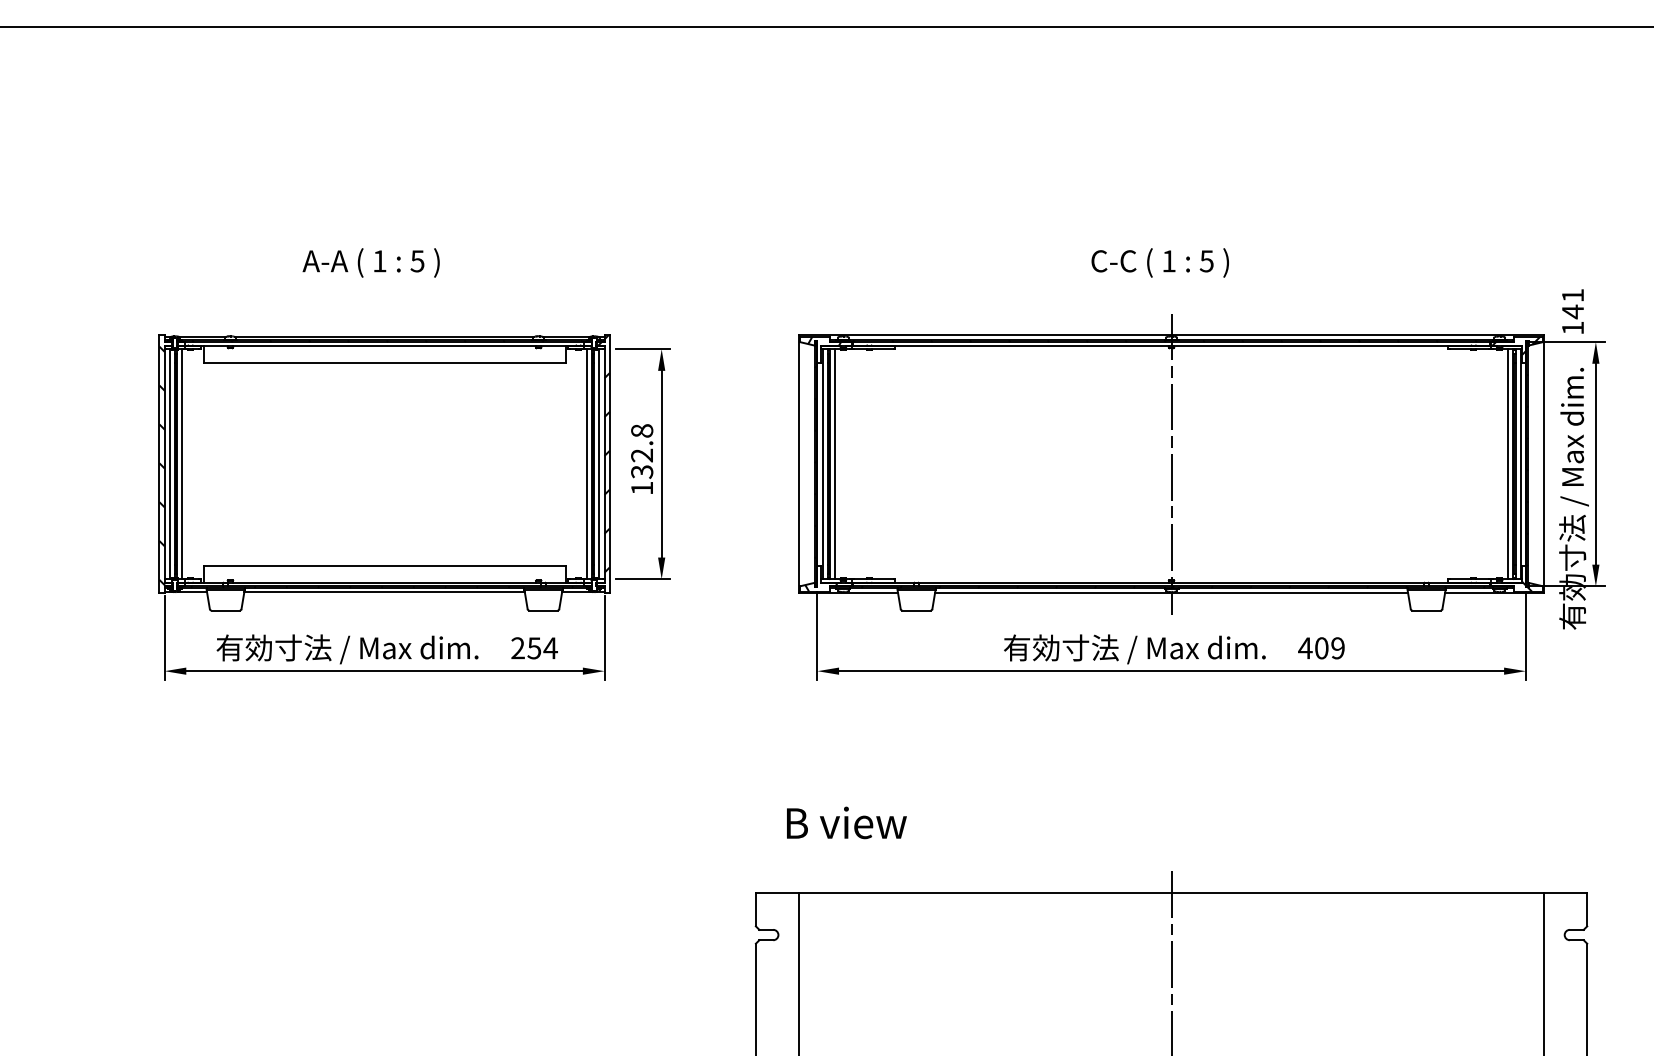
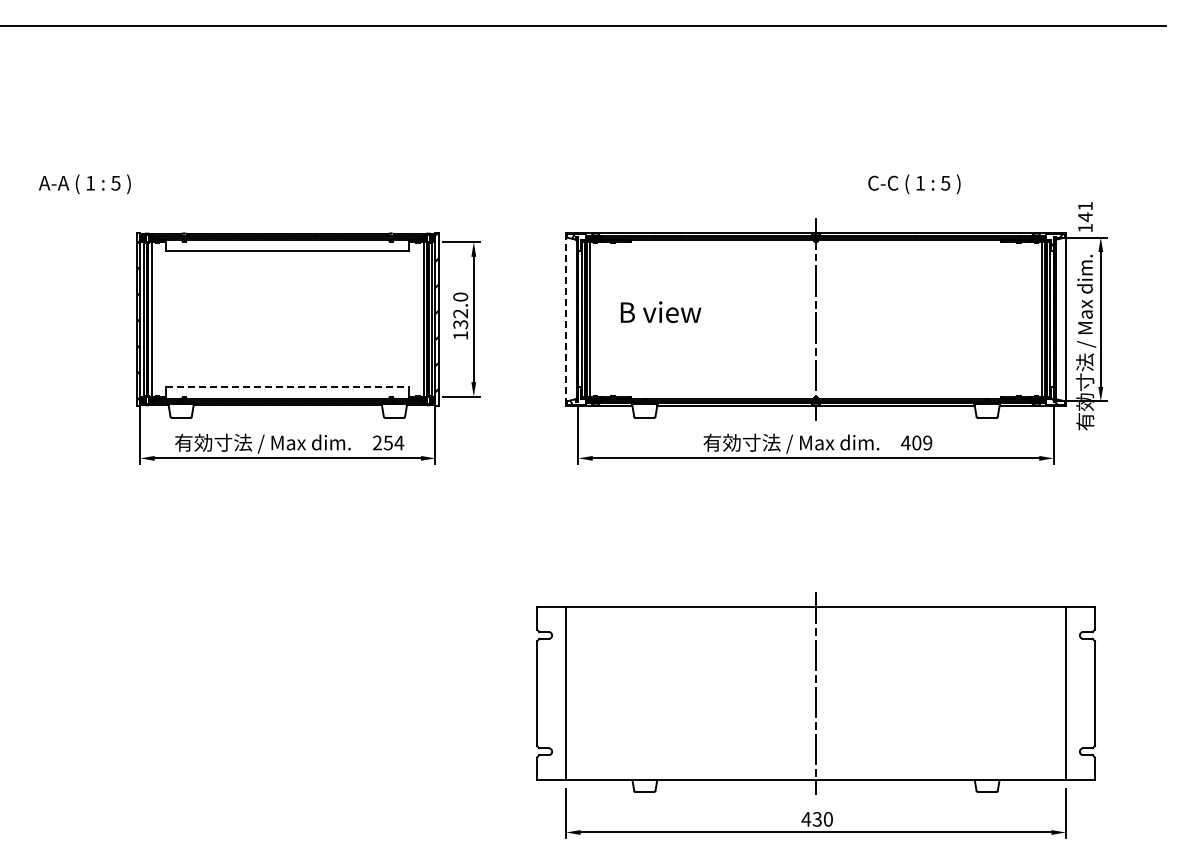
text: (370, 263) -> (84, 184), moved
text: (1160, 263) -> (914, 184), moved
text: (641, 430) -> (460, 296), 132.8 -> 132.0
line: (799, 464) -> (566, 319), solid -> dashed
line: (385, 565) -> (288, 387), solid -> dashed
text: (845, 823) -> (660, 312), moved

